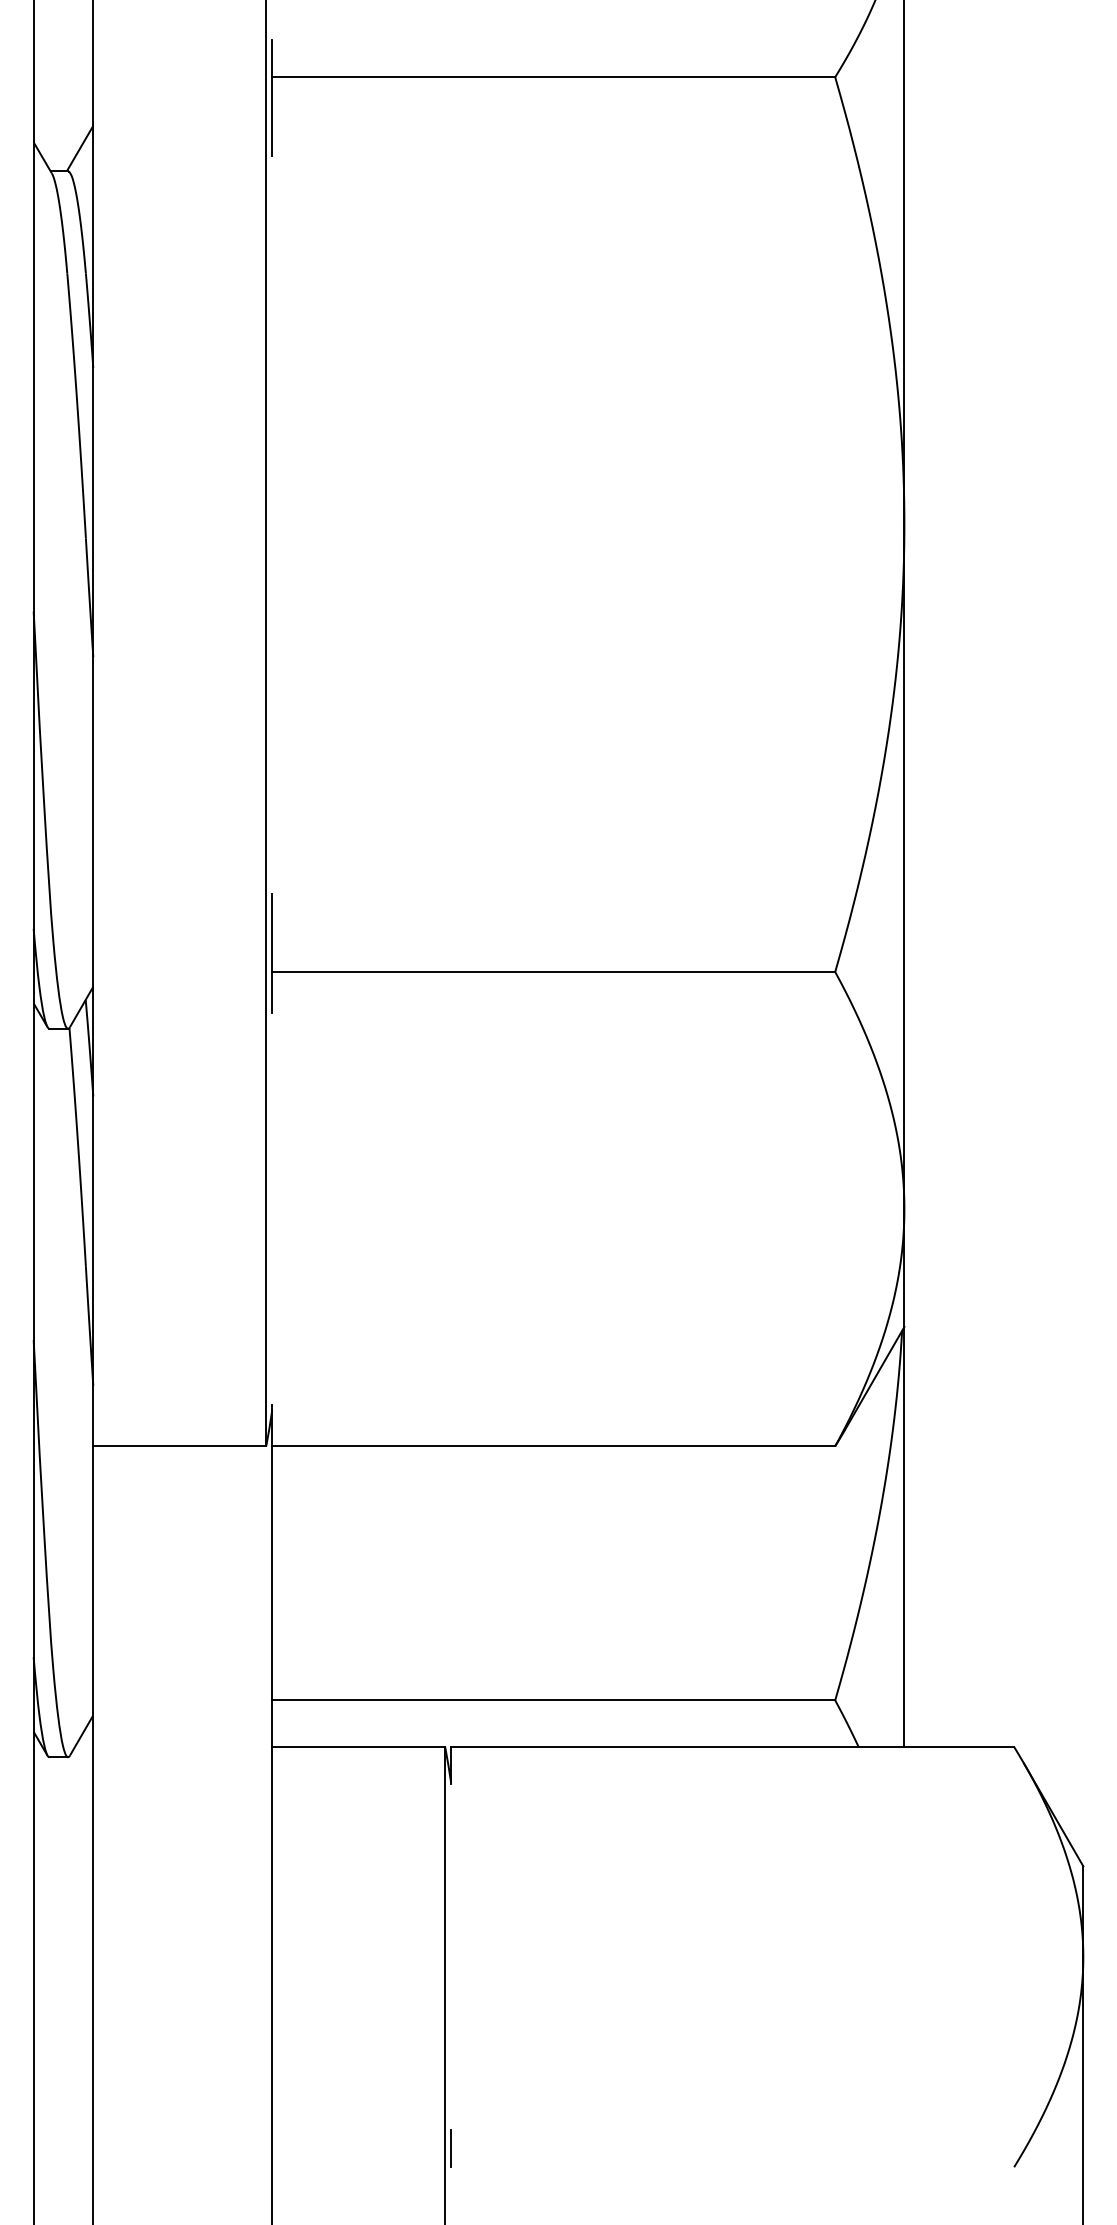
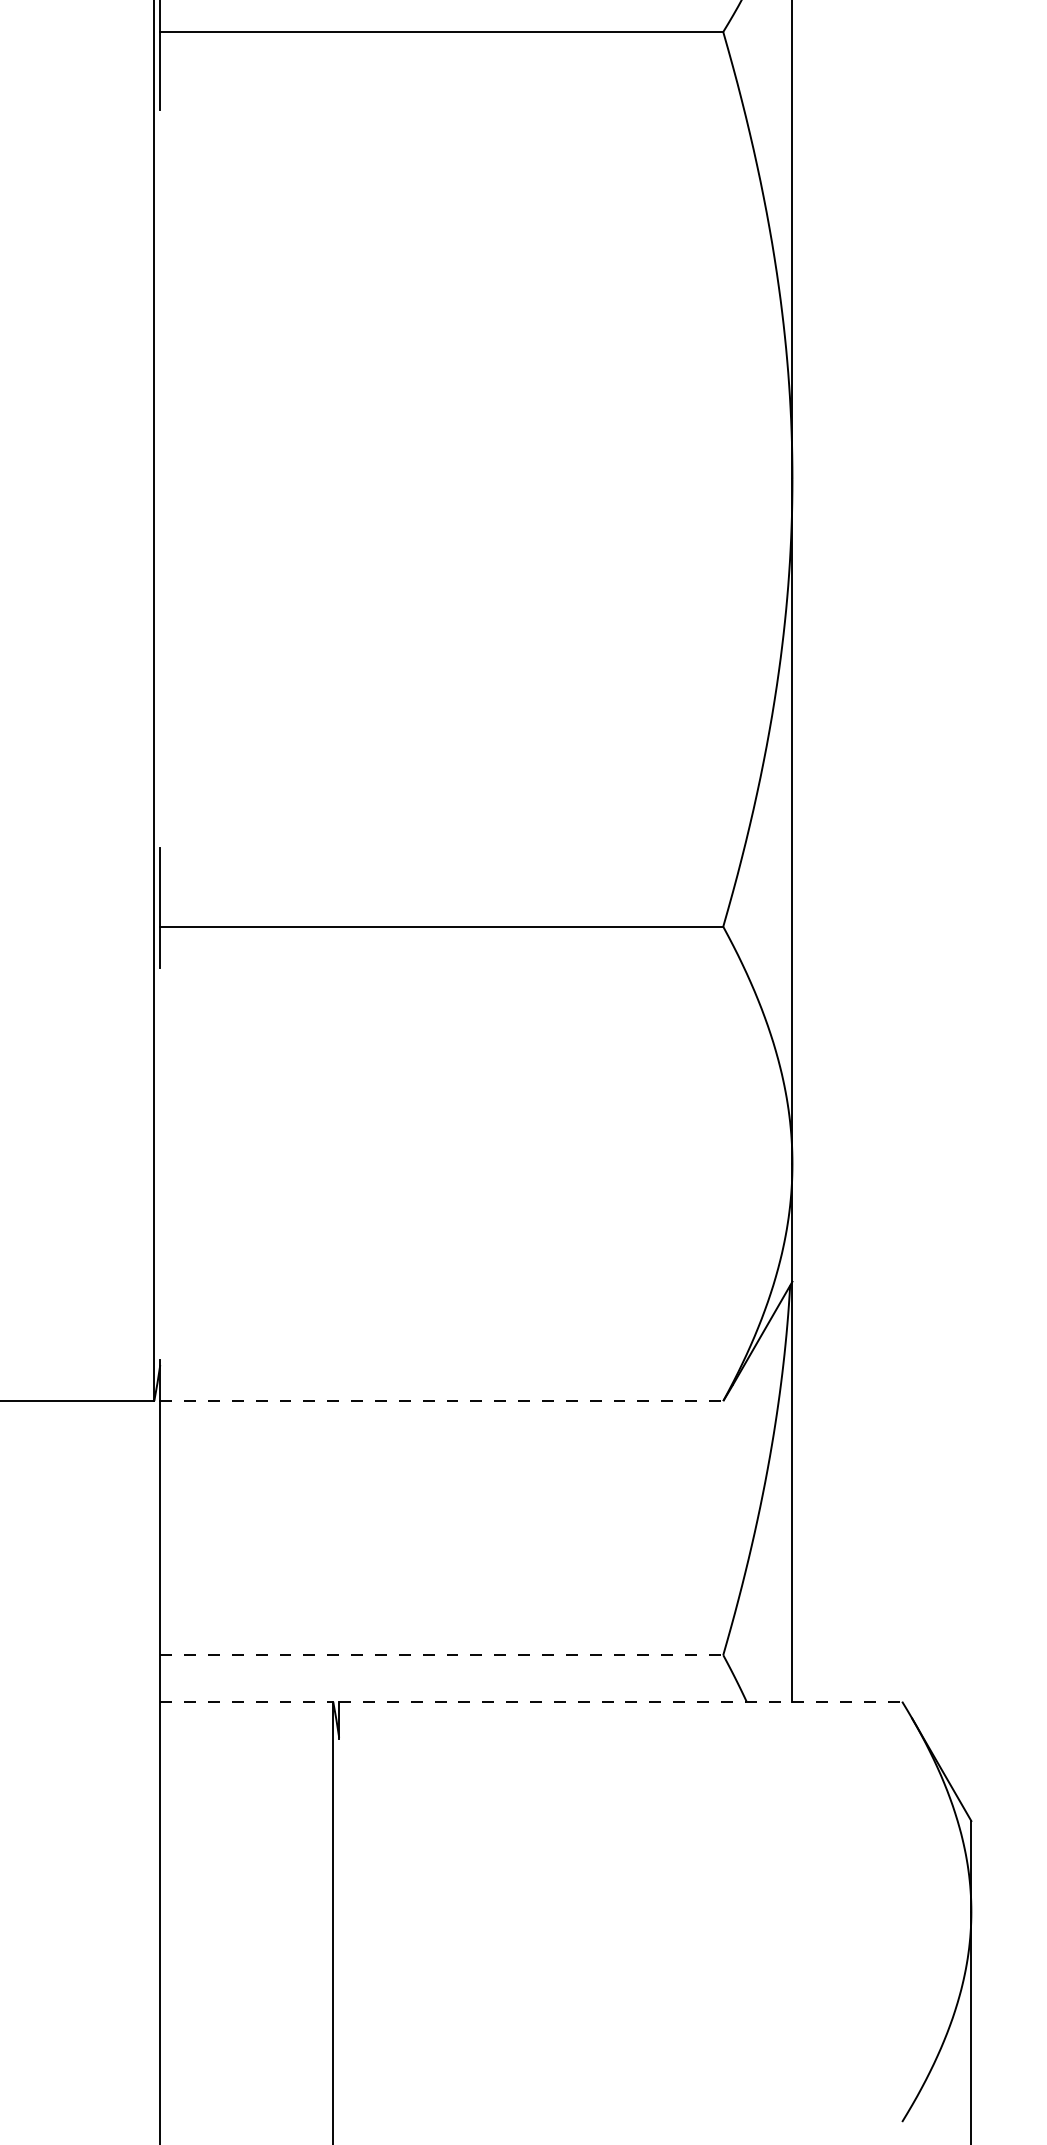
line: (554, 1446) -> (442, 1401), solid -> dashed
line: (554, 1700) -> (442, 1655), solid -> dashed
line: (733, 1746) -> (621, 1701), solid -> dashed
line: (359, 1747) -> (247, 1702), solid -> dashed
line: (451, 2148) -> (339, 2103), removed

